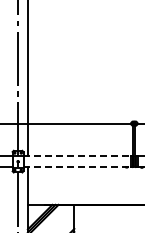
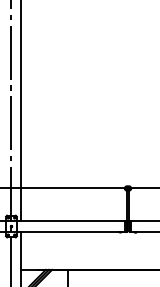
line: (76, 156) -> (70, 221), dashed -> solid
line: (76, 166) -> (70, 231), dashed -> solid

